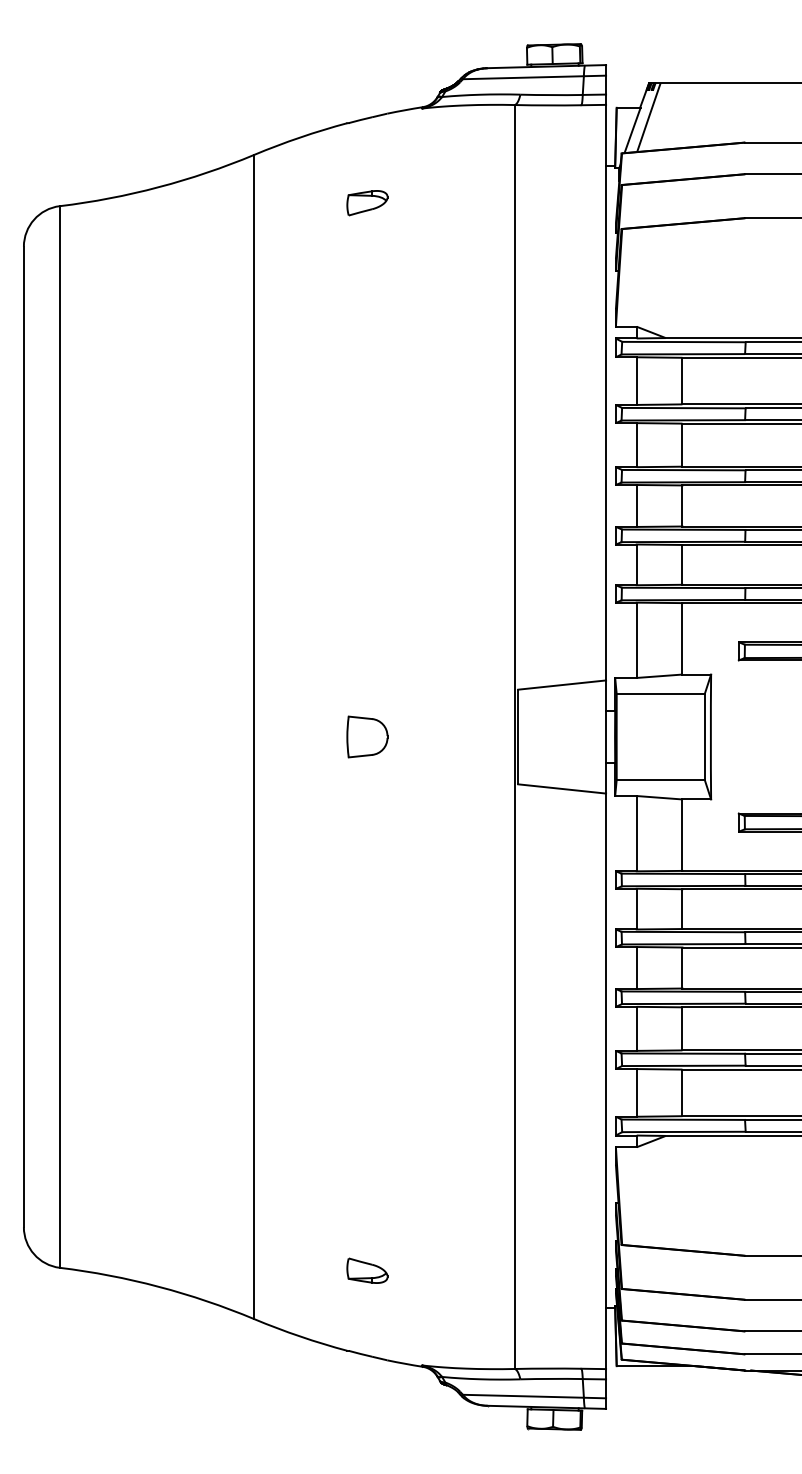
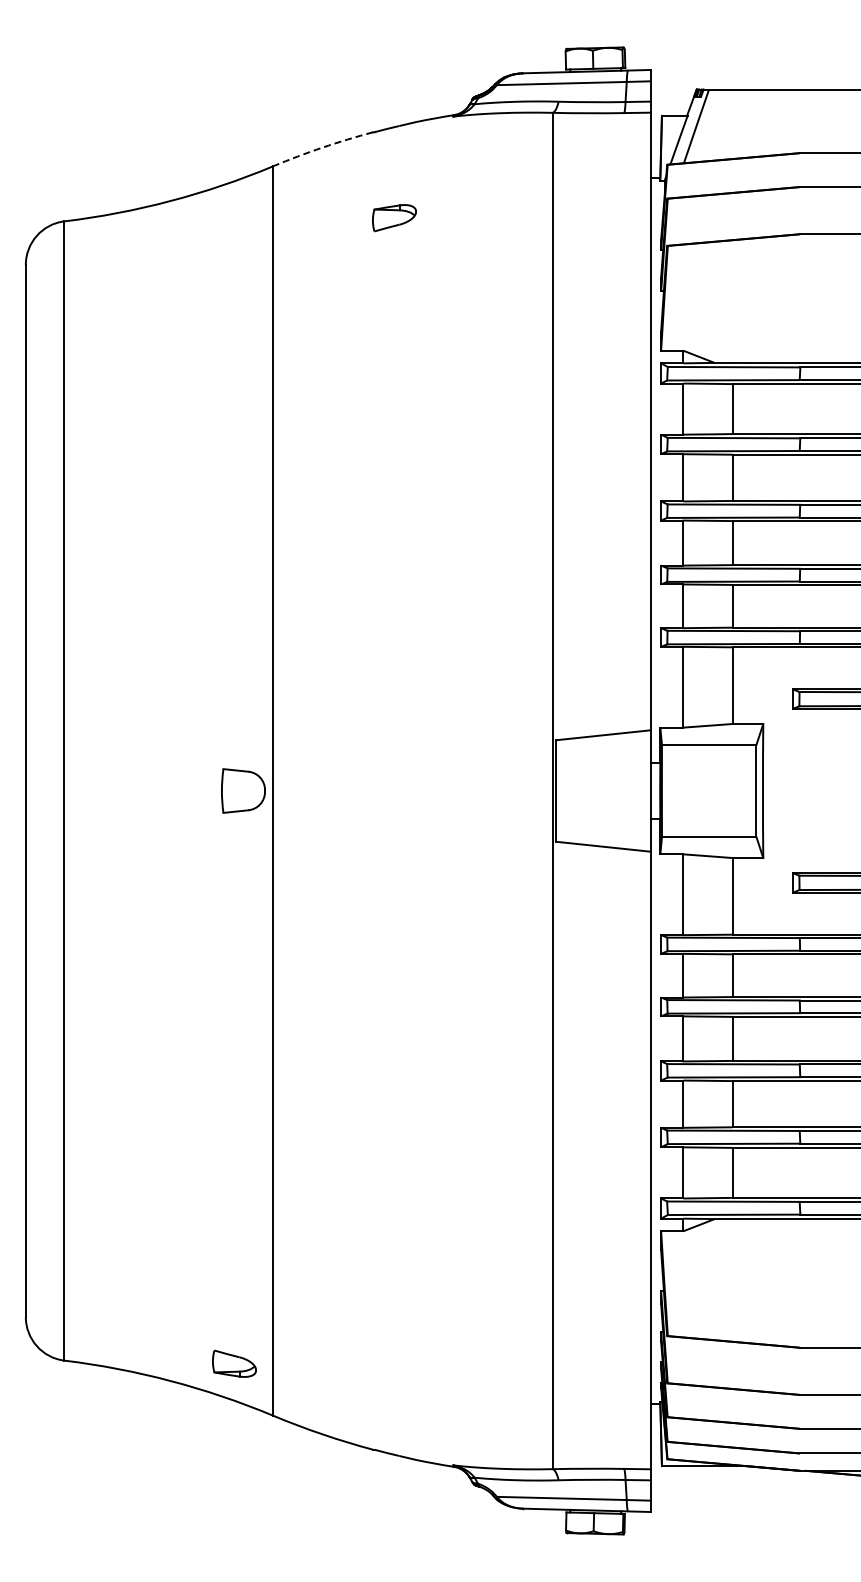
arc: (300, 137) -> (322, 147), solid -> dashed
part: (367, 736) -> (243, 790), moved
part: (367, 1270) -> (234, 1363), moved

